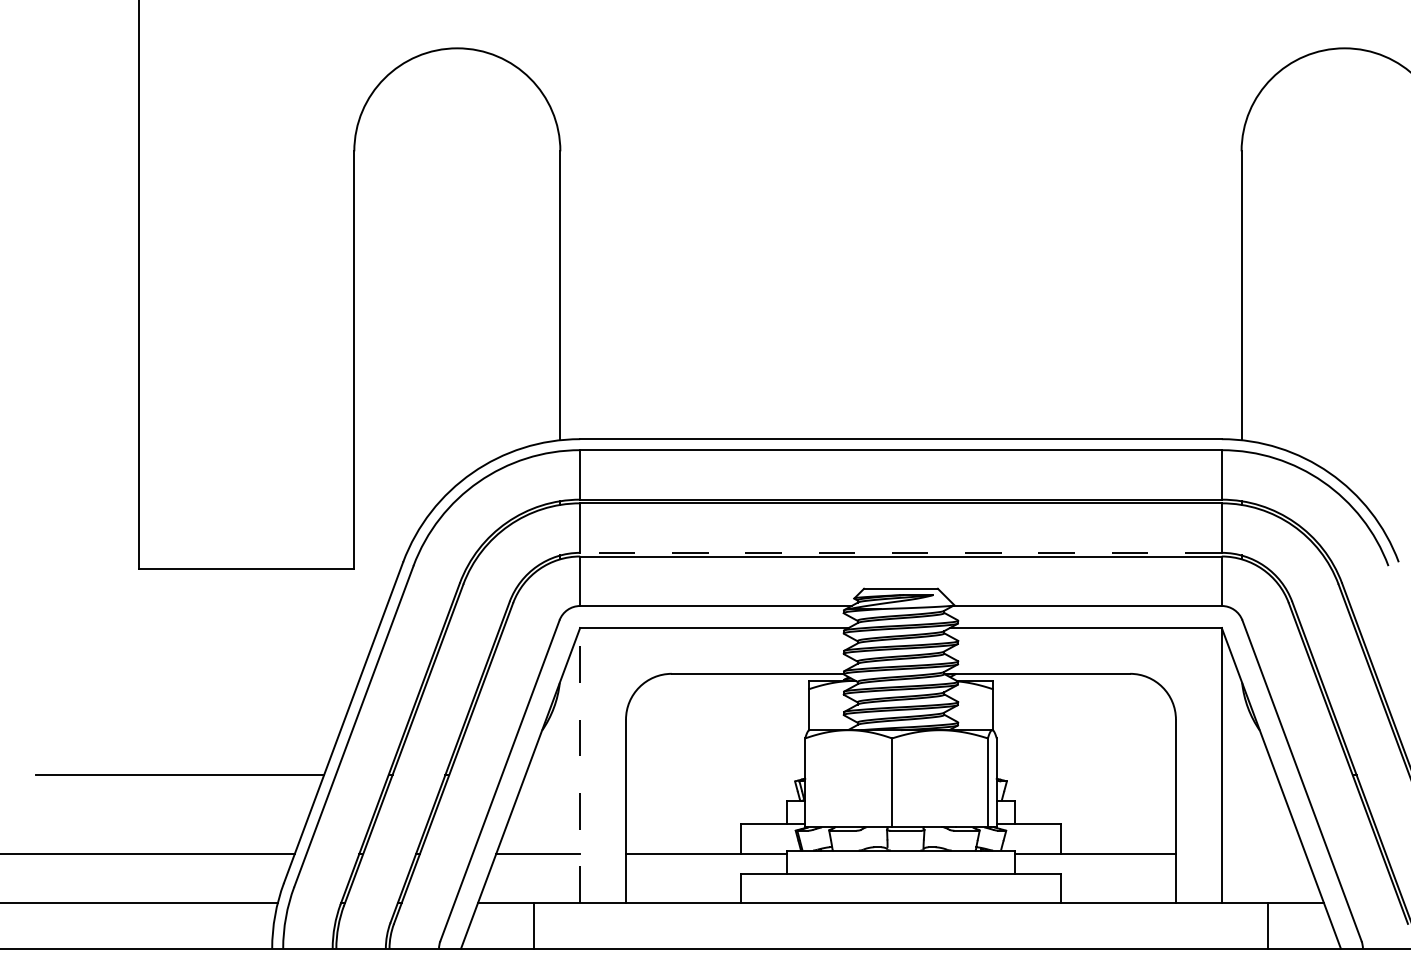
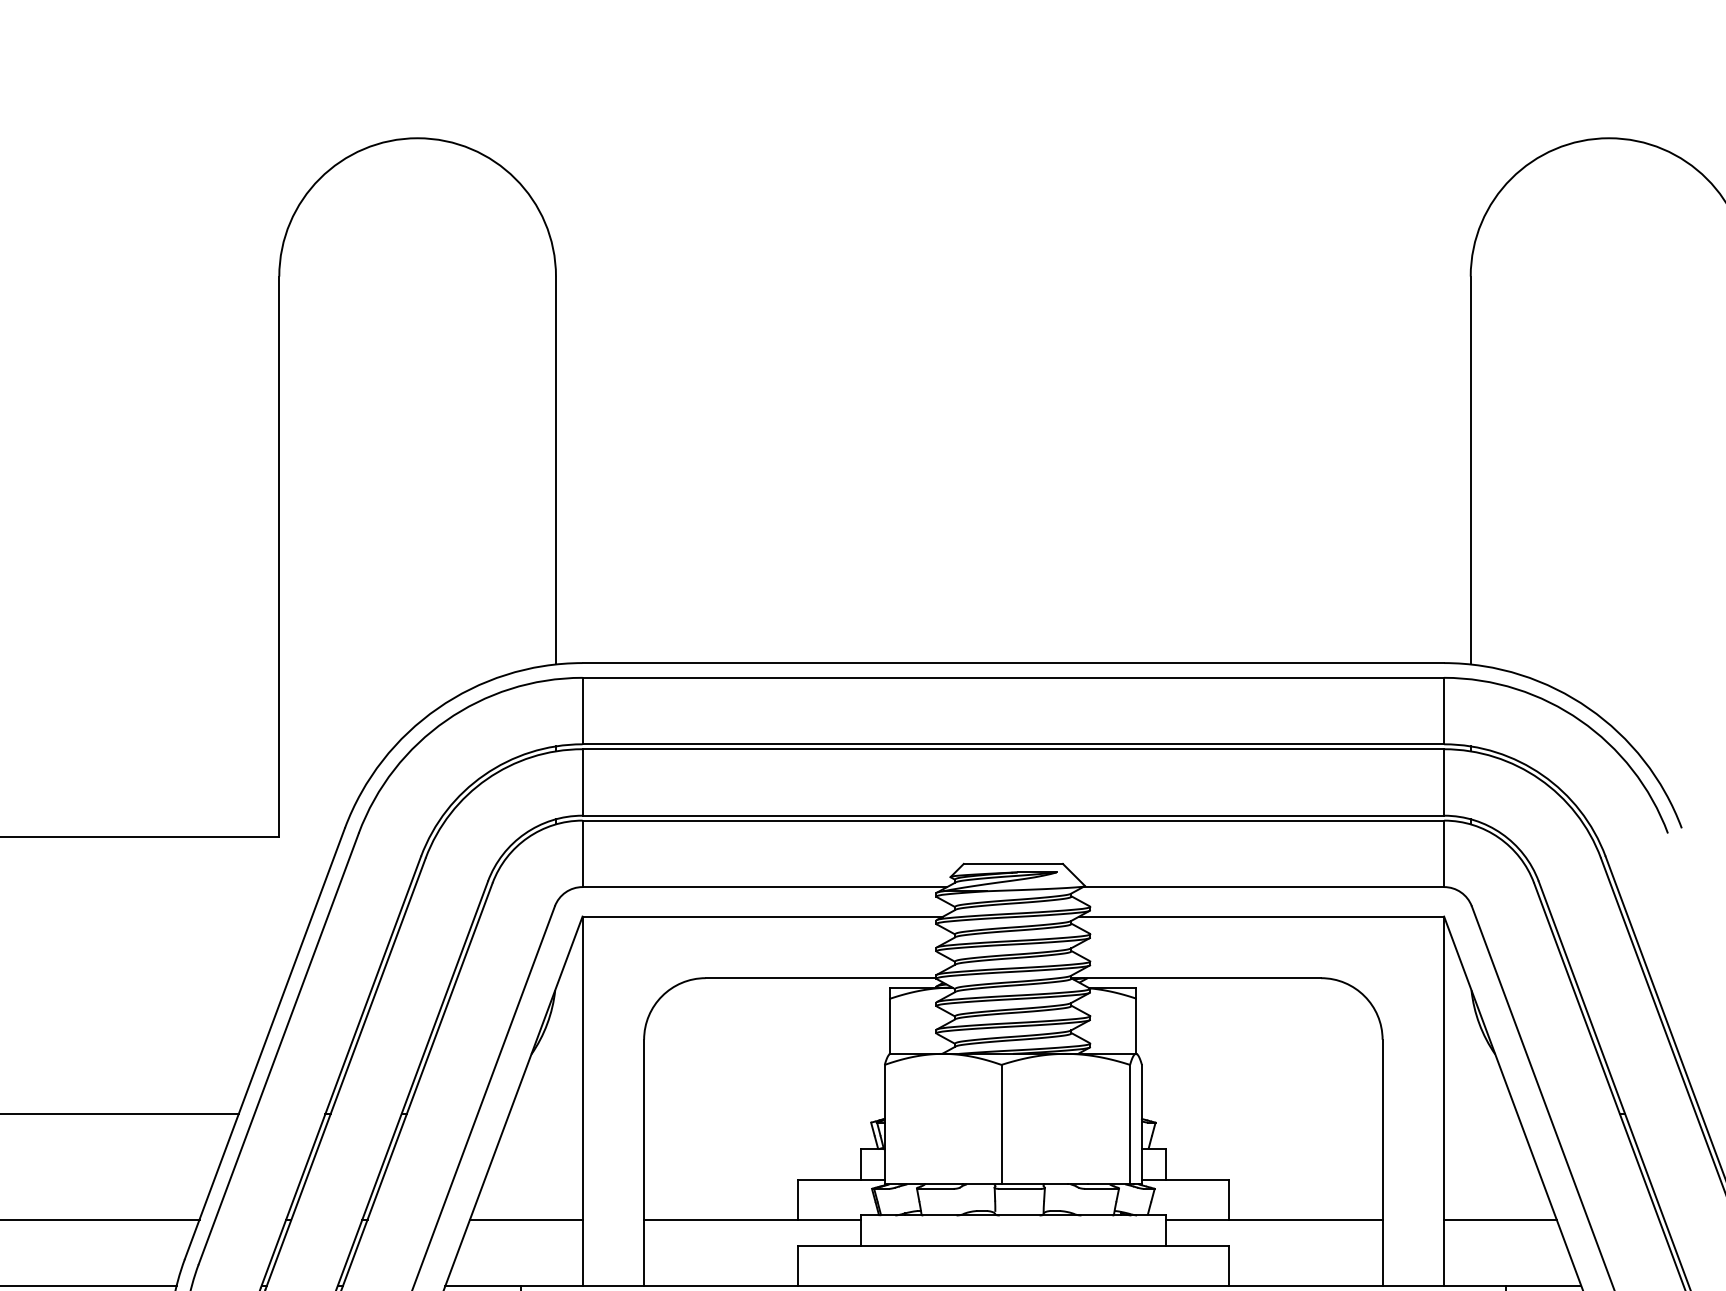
line: (900, 552) -> (1012, 815), dashed -> solid
line: (580, 764) -> (583, 1099), dashed -> solid
line: (1263, 853) -> (1500, 1219), added

